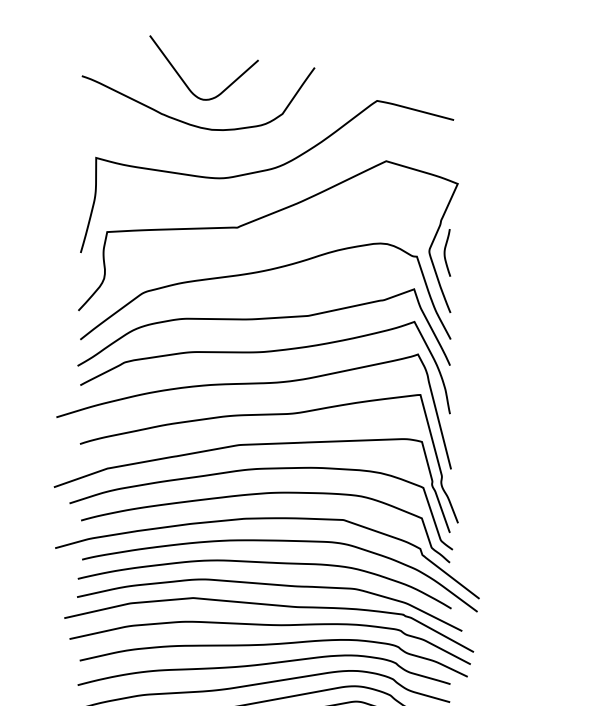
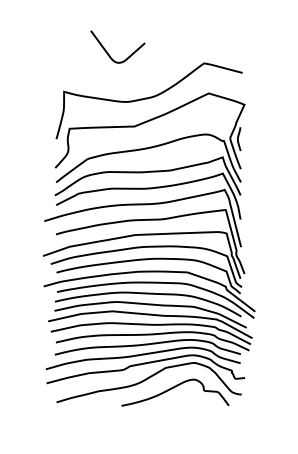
curve: (187, 121) -> (109, 73), removed

